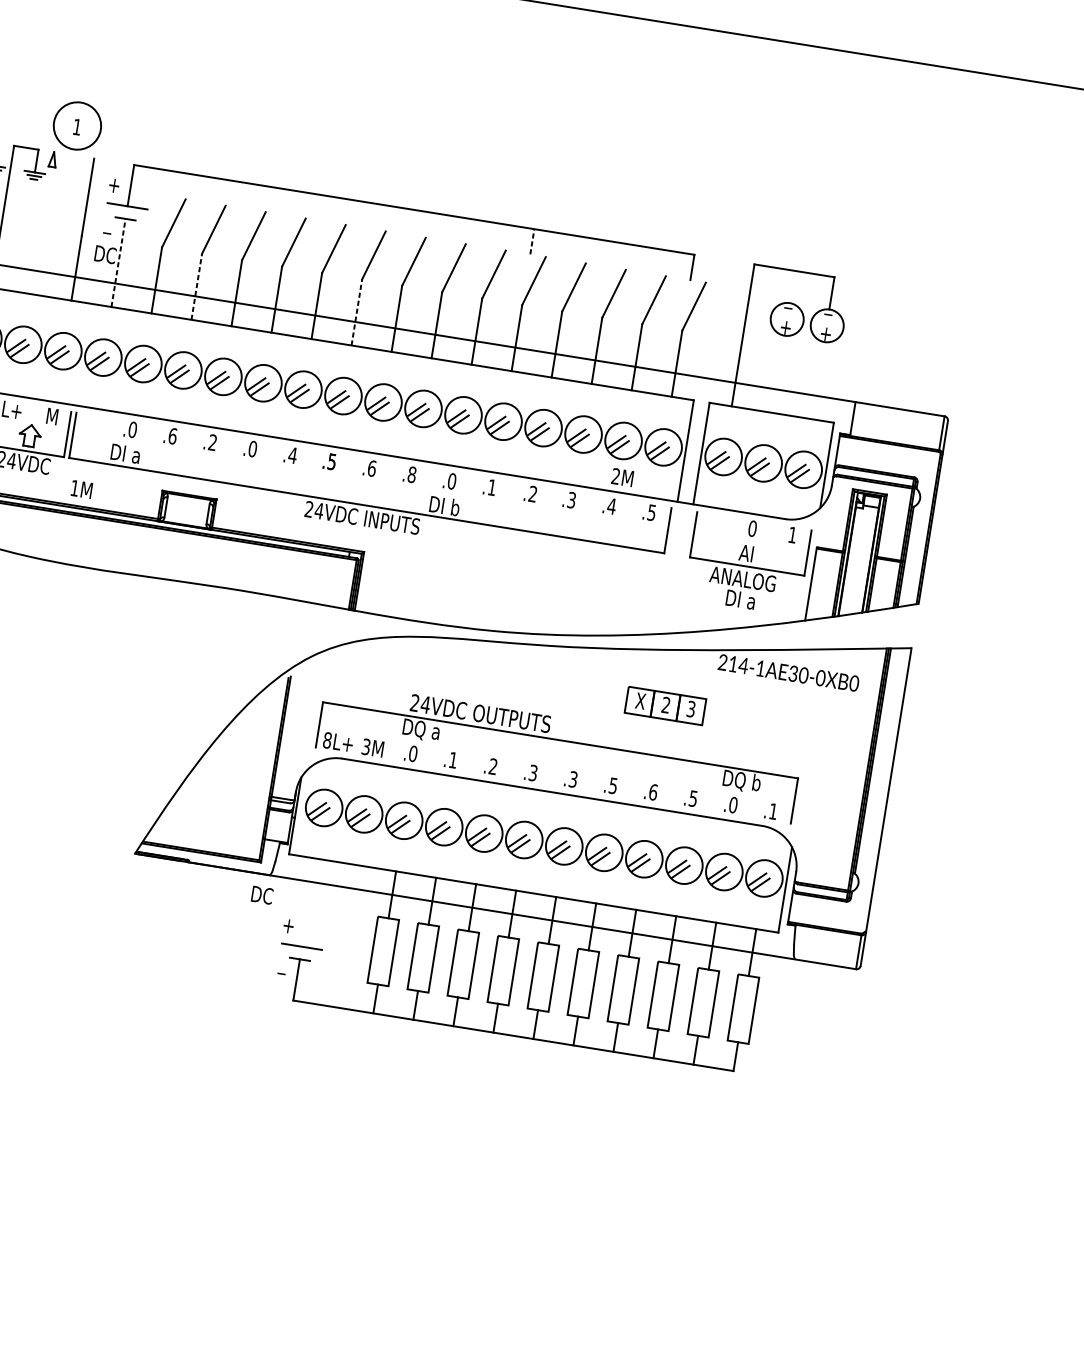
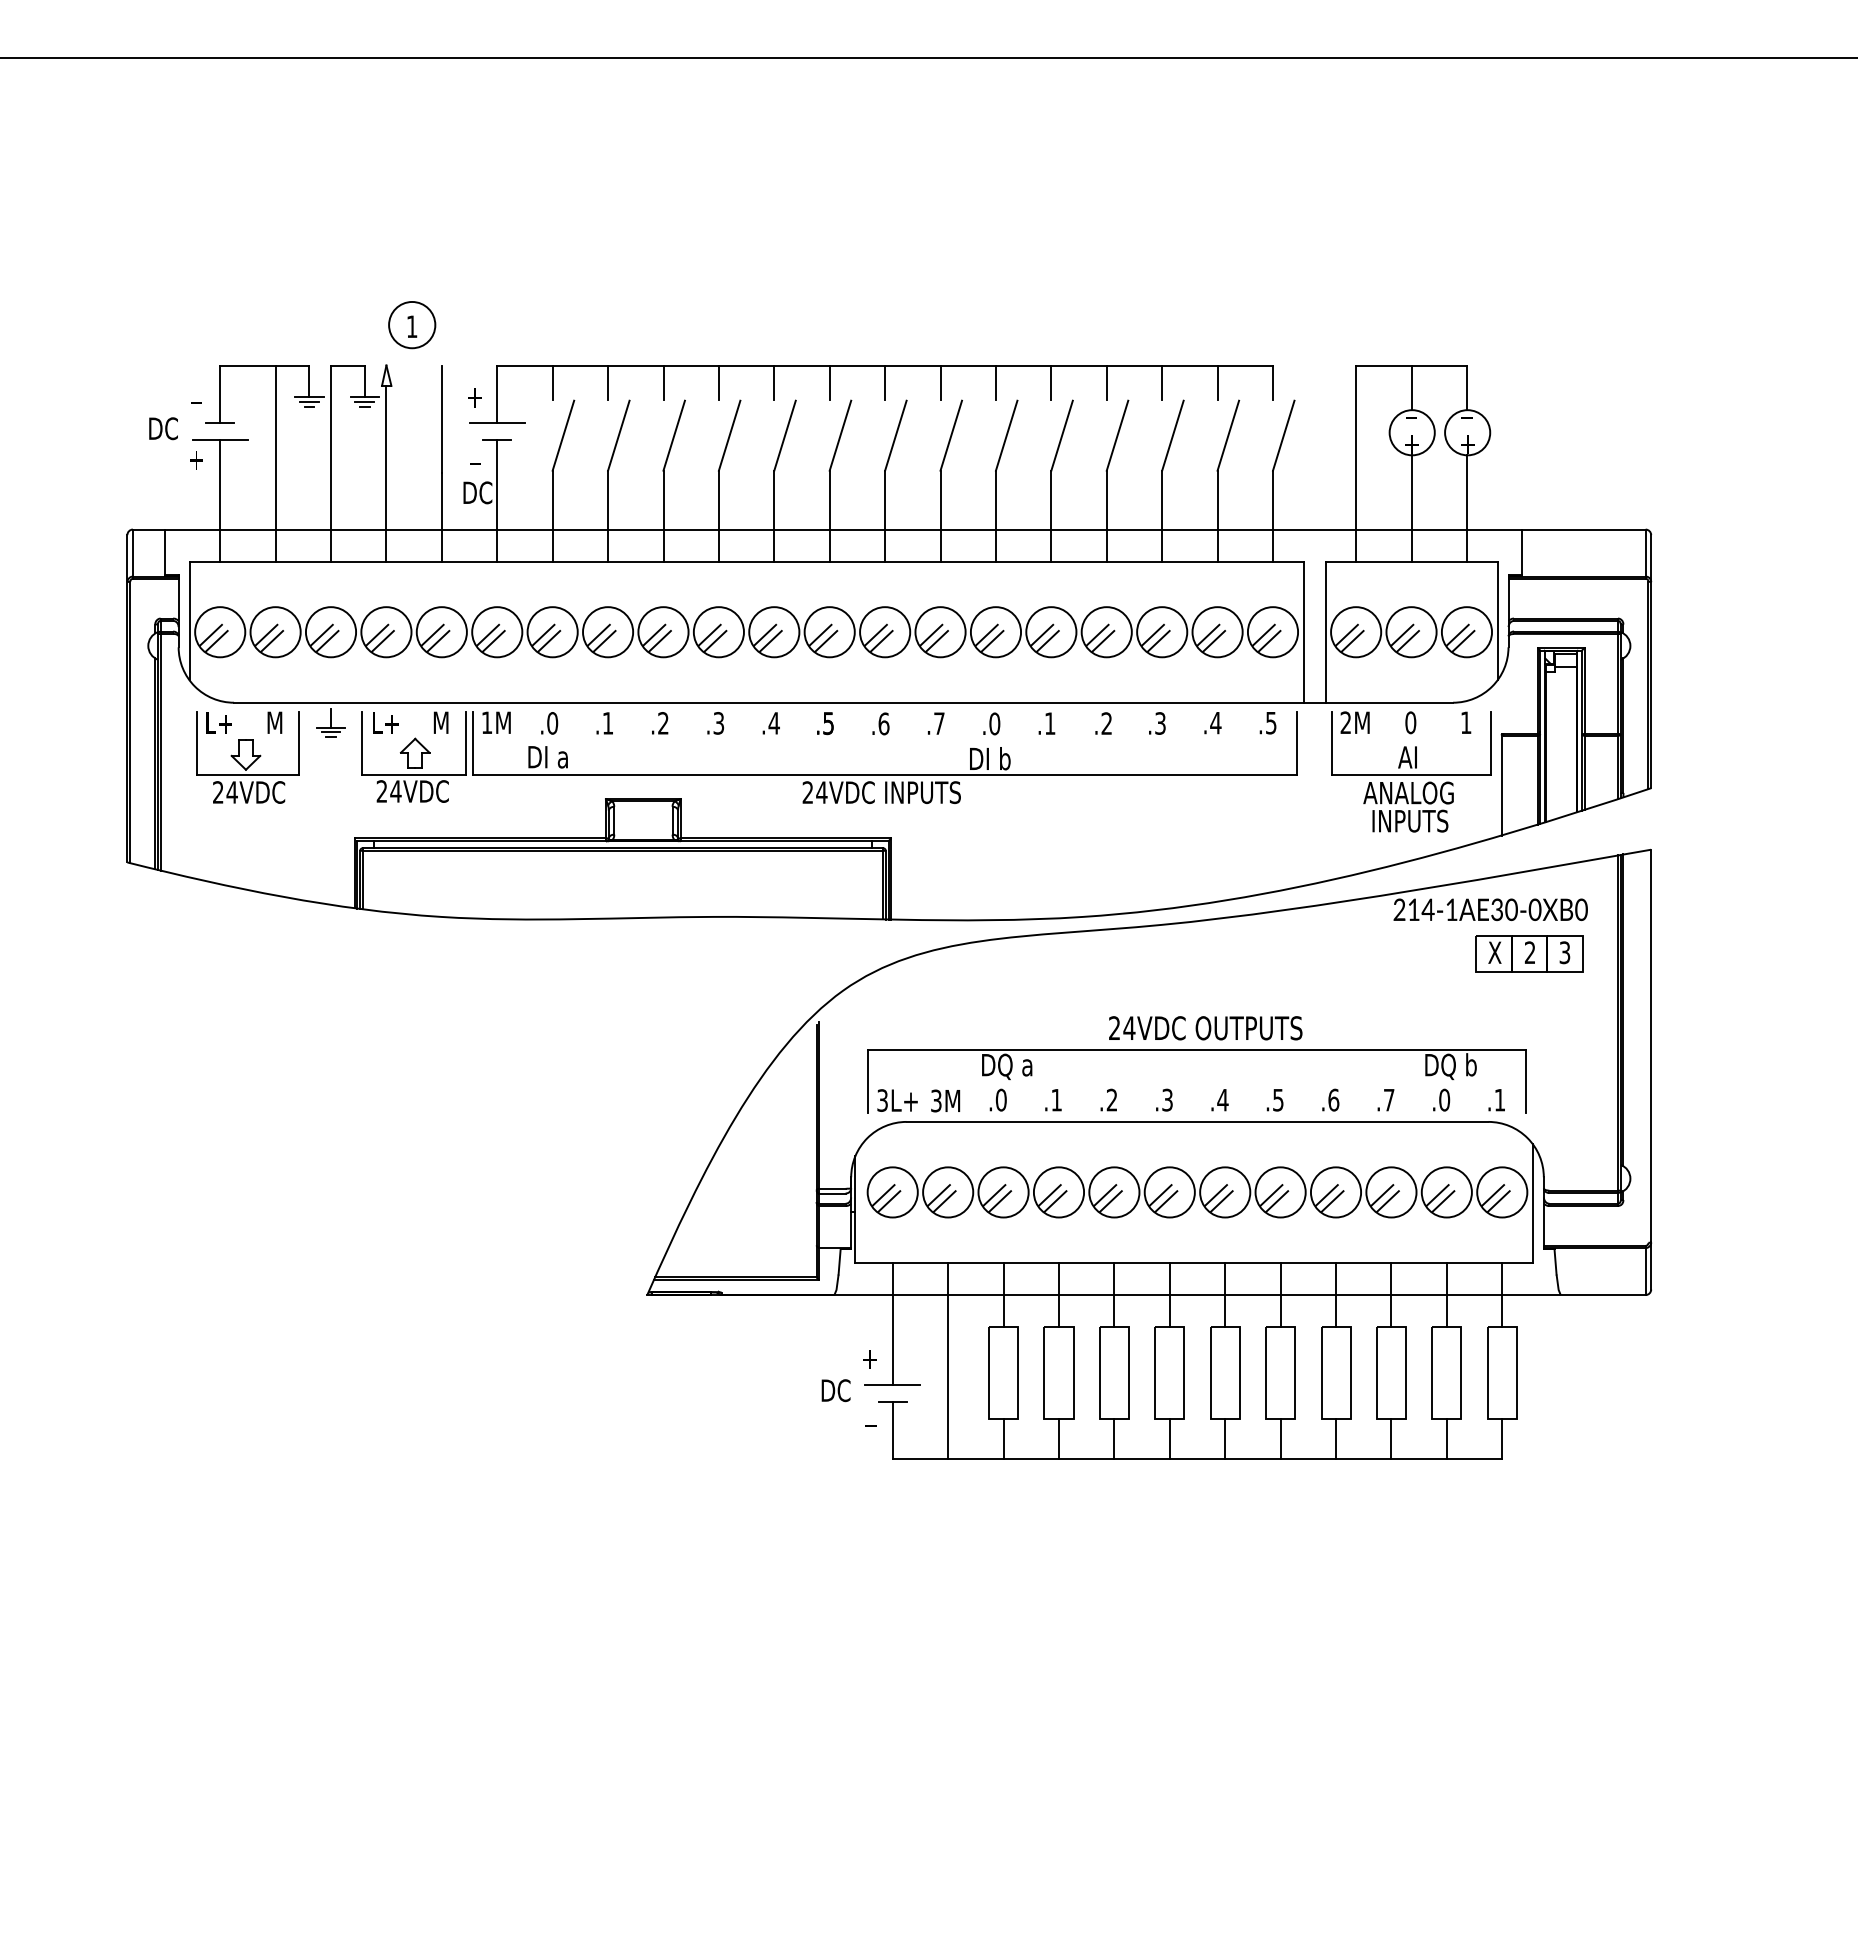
circle: (77, 125) -> (412, 324), size x0.71
line: (172, 183) -> (552, 382), added
line: (212, 190) -> (608, 382), added
line: (252, 196) -> (663, 382), added
line: (292, 202) -> (718, 382), added
line: (332, 209) -> (774, 382), added
line: (372, 215) -> (829, 382), added
line: (412, 222) -> (885, 382), added
line: (452, 228) -> (940, 382), added
line: (41, 230) -> (386, 473), added
line: (492, 234) -> (995, 382), added
line: (532, 241) -> (1051, 382), dashed -> solid
line: (572, 247) -> (1106, 382), added
line: (612, 254) -> (1162, 382), added
line: (652, 260) -> (1217, 382), added
line: (118, 262) -> (497, 500), dashed -> solid
line: (197, 286) -> (608, 516), dashed -> solid
line: (791, 286) -> (1411, 387), added
line: (356, 312) -> (829, 516), dashed -> solid
line: (777, 374) -> (1411, 508), added
line: (817, 380) -> (1466, 508), added
text: (172, 436) -> (607, 723), .6 -> .1
text: (252, 449) -> (718, 723), .0 -> .3
text: (412, 474) -> (939, 723), .8 -> .7
text: (622, 477) -> (1354, 722), moved
text: (81, 489) -> (496, 722), moved
text: (741, 599) -> (1410, 820), DI a -> INPUTS
part: (665, 705) -> (1529, 953), moved
text: (480, 713) -> (1205, 1028), moved
text: (327, 740) -> (882, 1100), 8L+ -> 3L+
text: (573, 779) -> (1222, 1099), .3 -> .4
text: (693, 799) -> (1389, 1100), .5 -> .7
text: (261, 895) -> (835, 1390), moved
line: (308, 902) -> (892, 1323), added
line: (345, 935) -> (948, 1360), added

